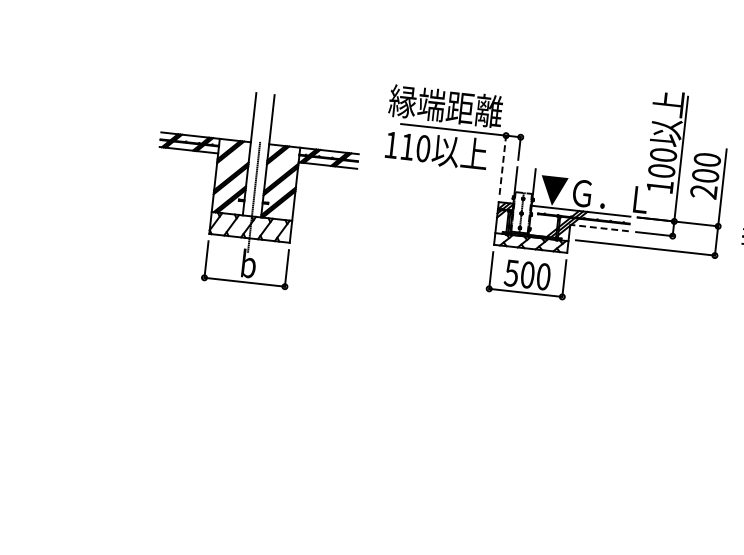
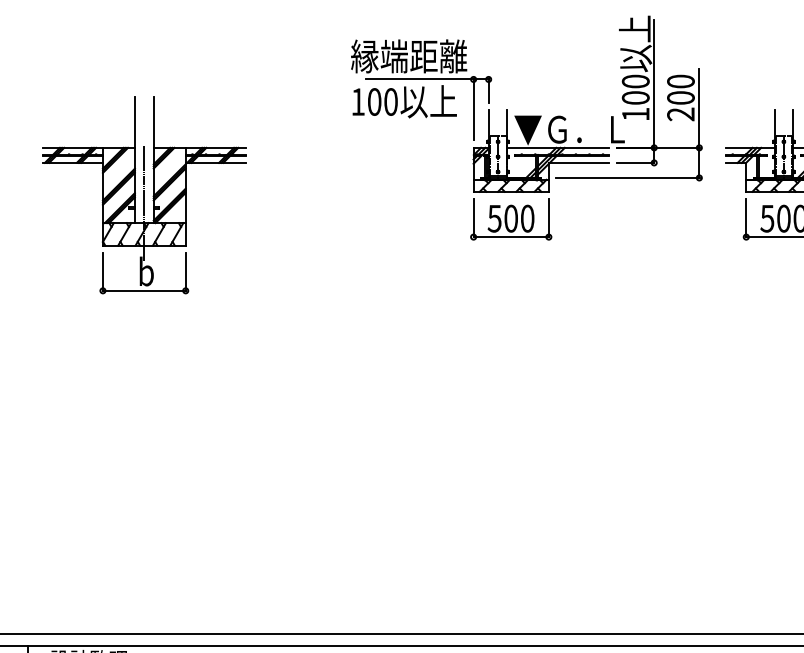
text: (407, 146) -> (374, 101), 110 -> 100
line: (502, 164) -> (473, 109), dashed -> solid
part: (255, 189) -> (144, 195), moved
line: (599, 227) -> (578, 162), dashed -> solid

